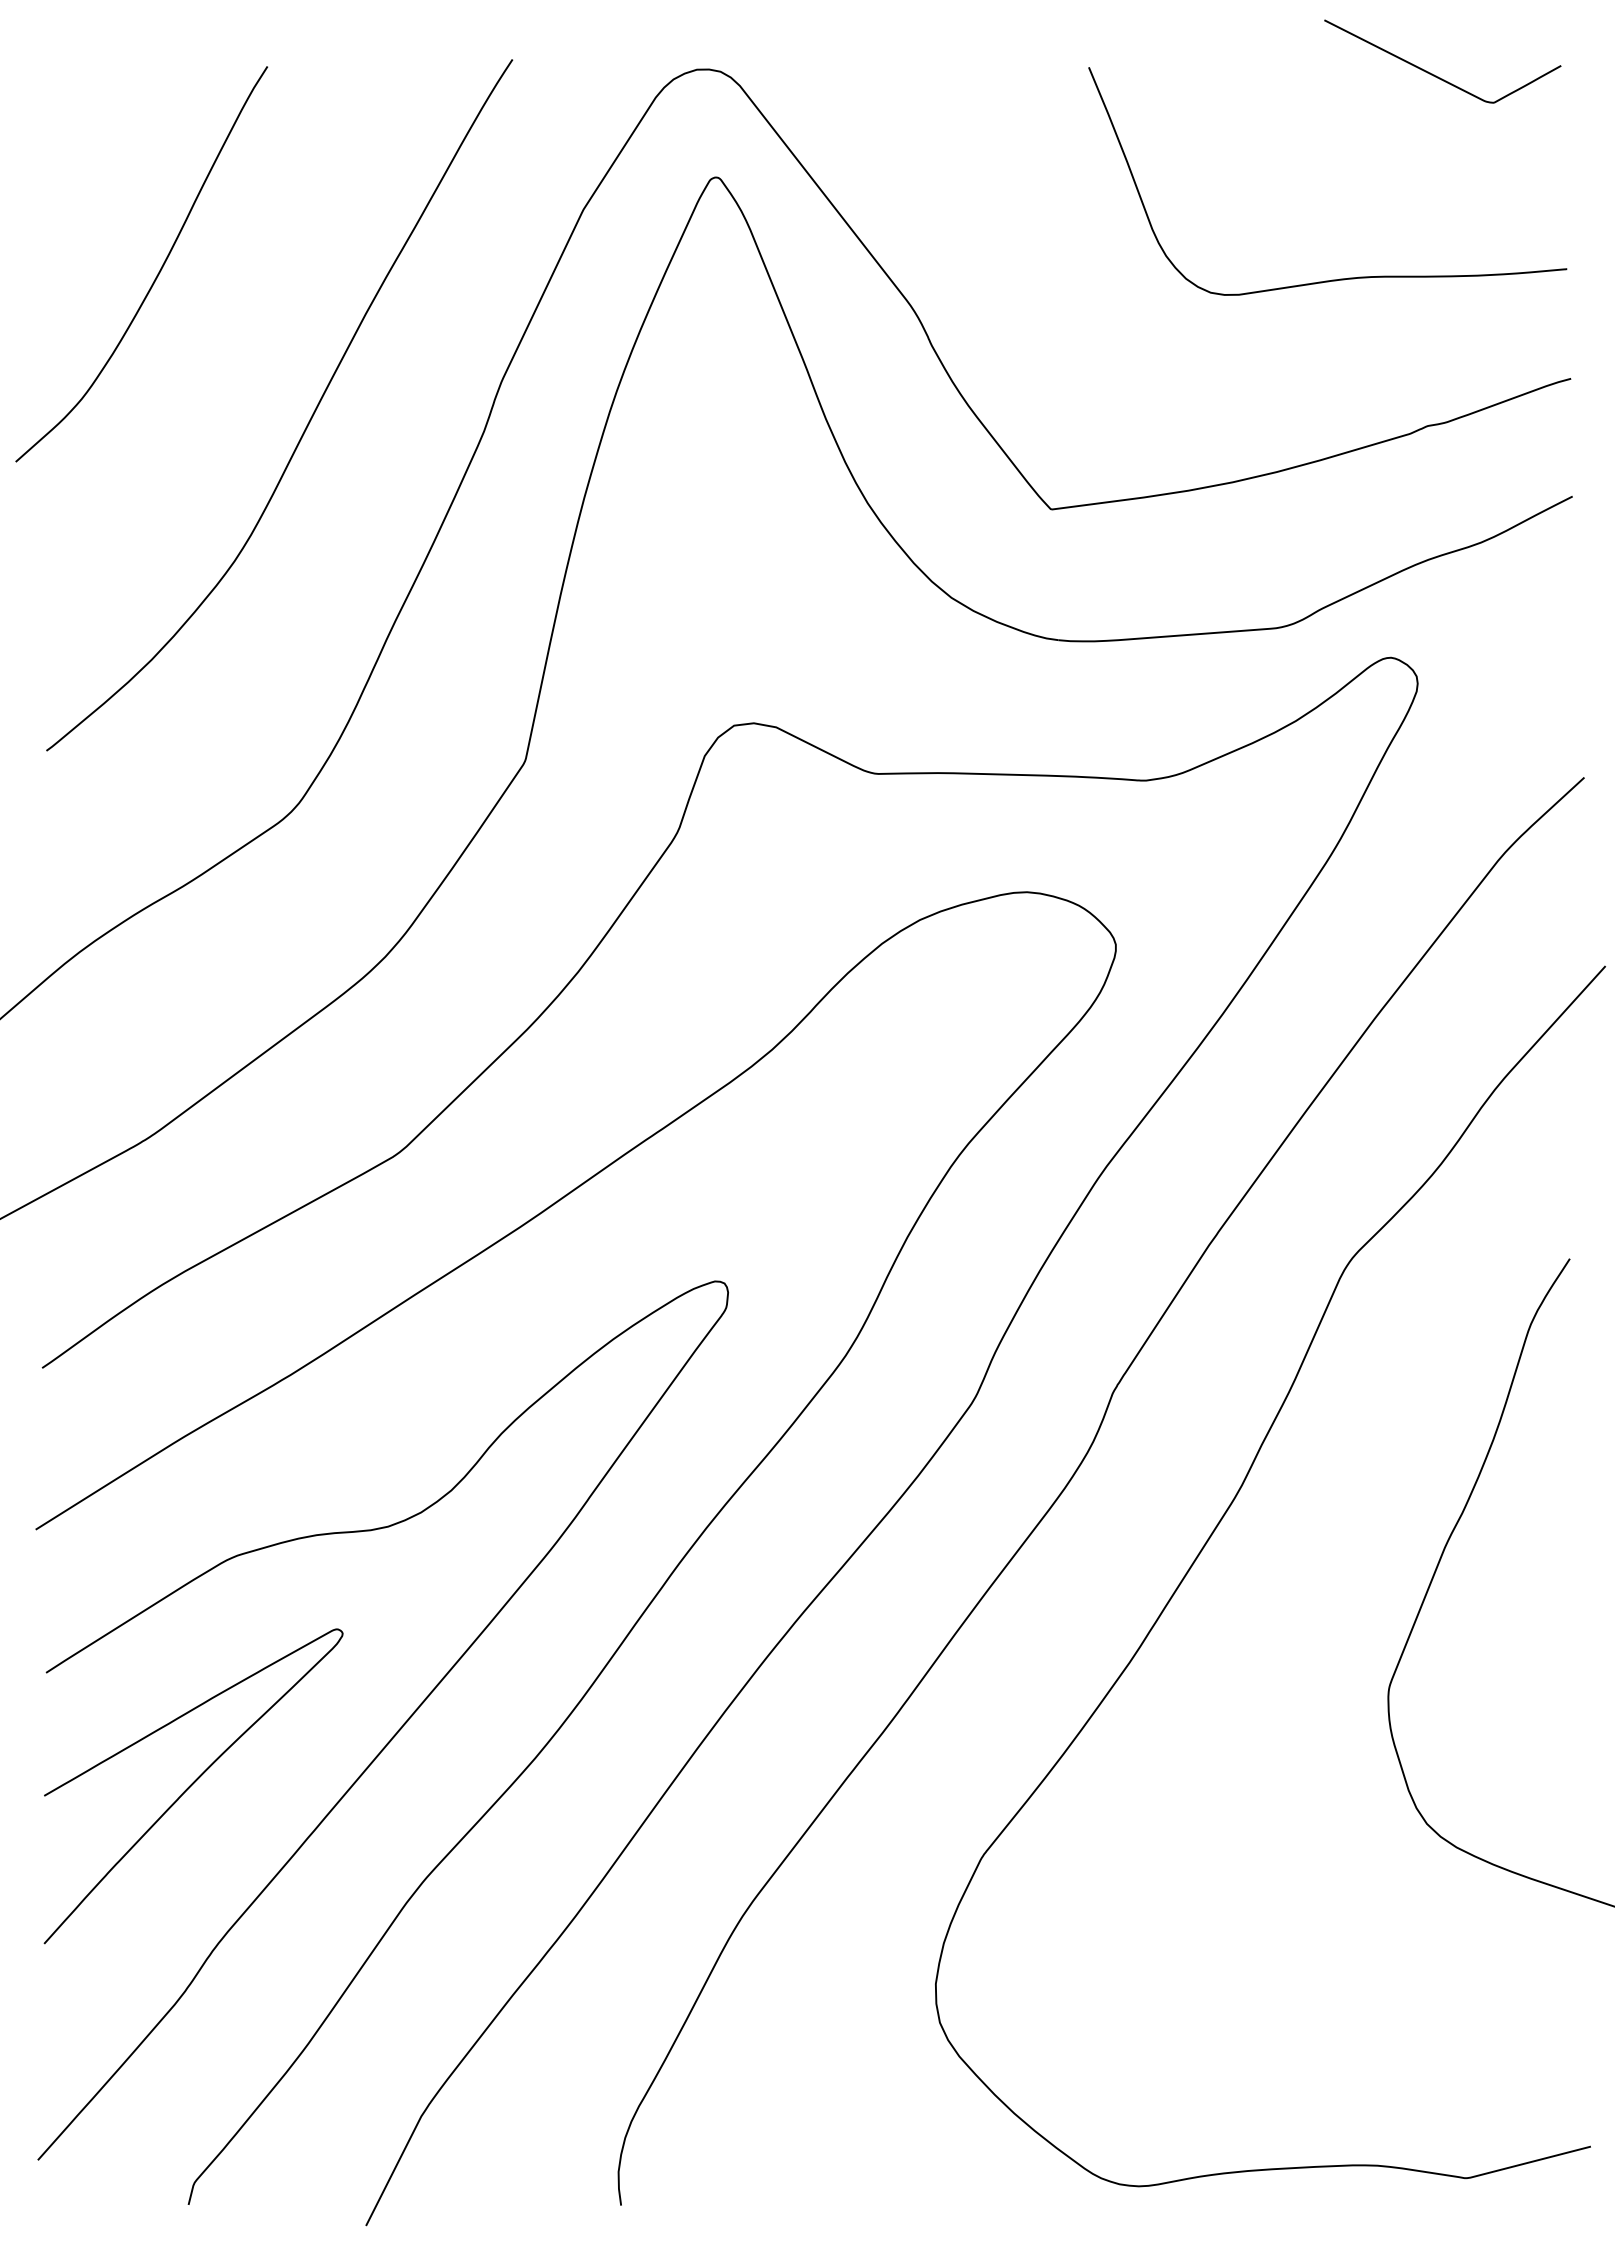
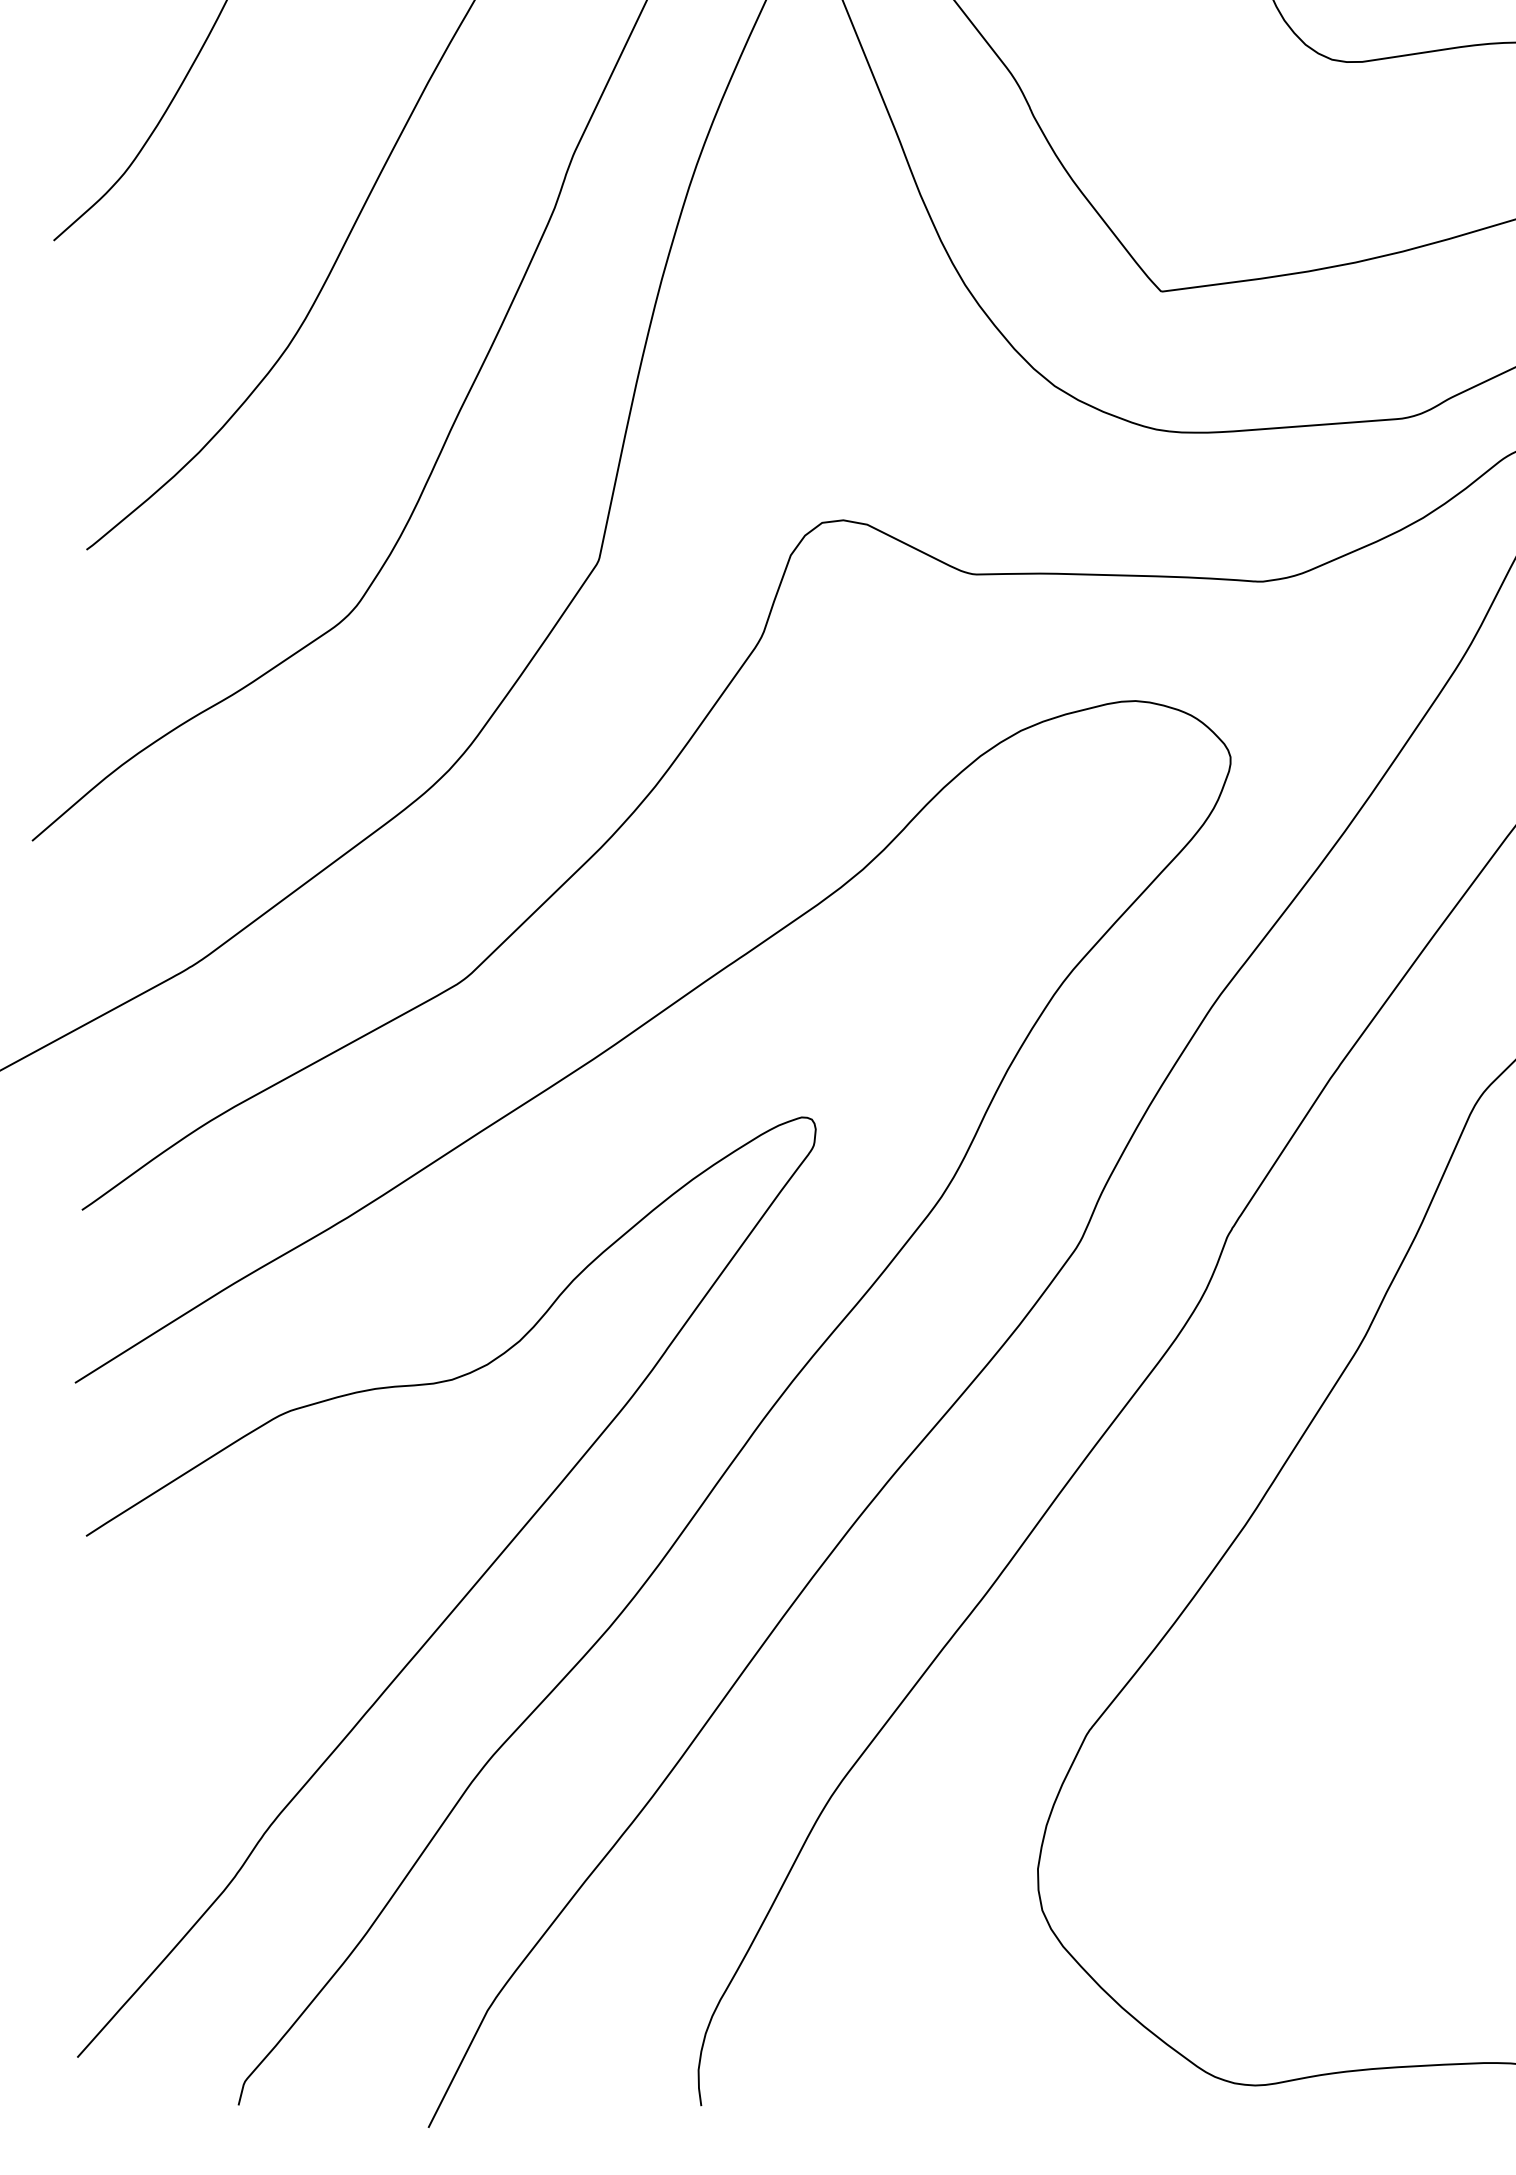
curve: (192, 1785) -> (242, 1656), removed

